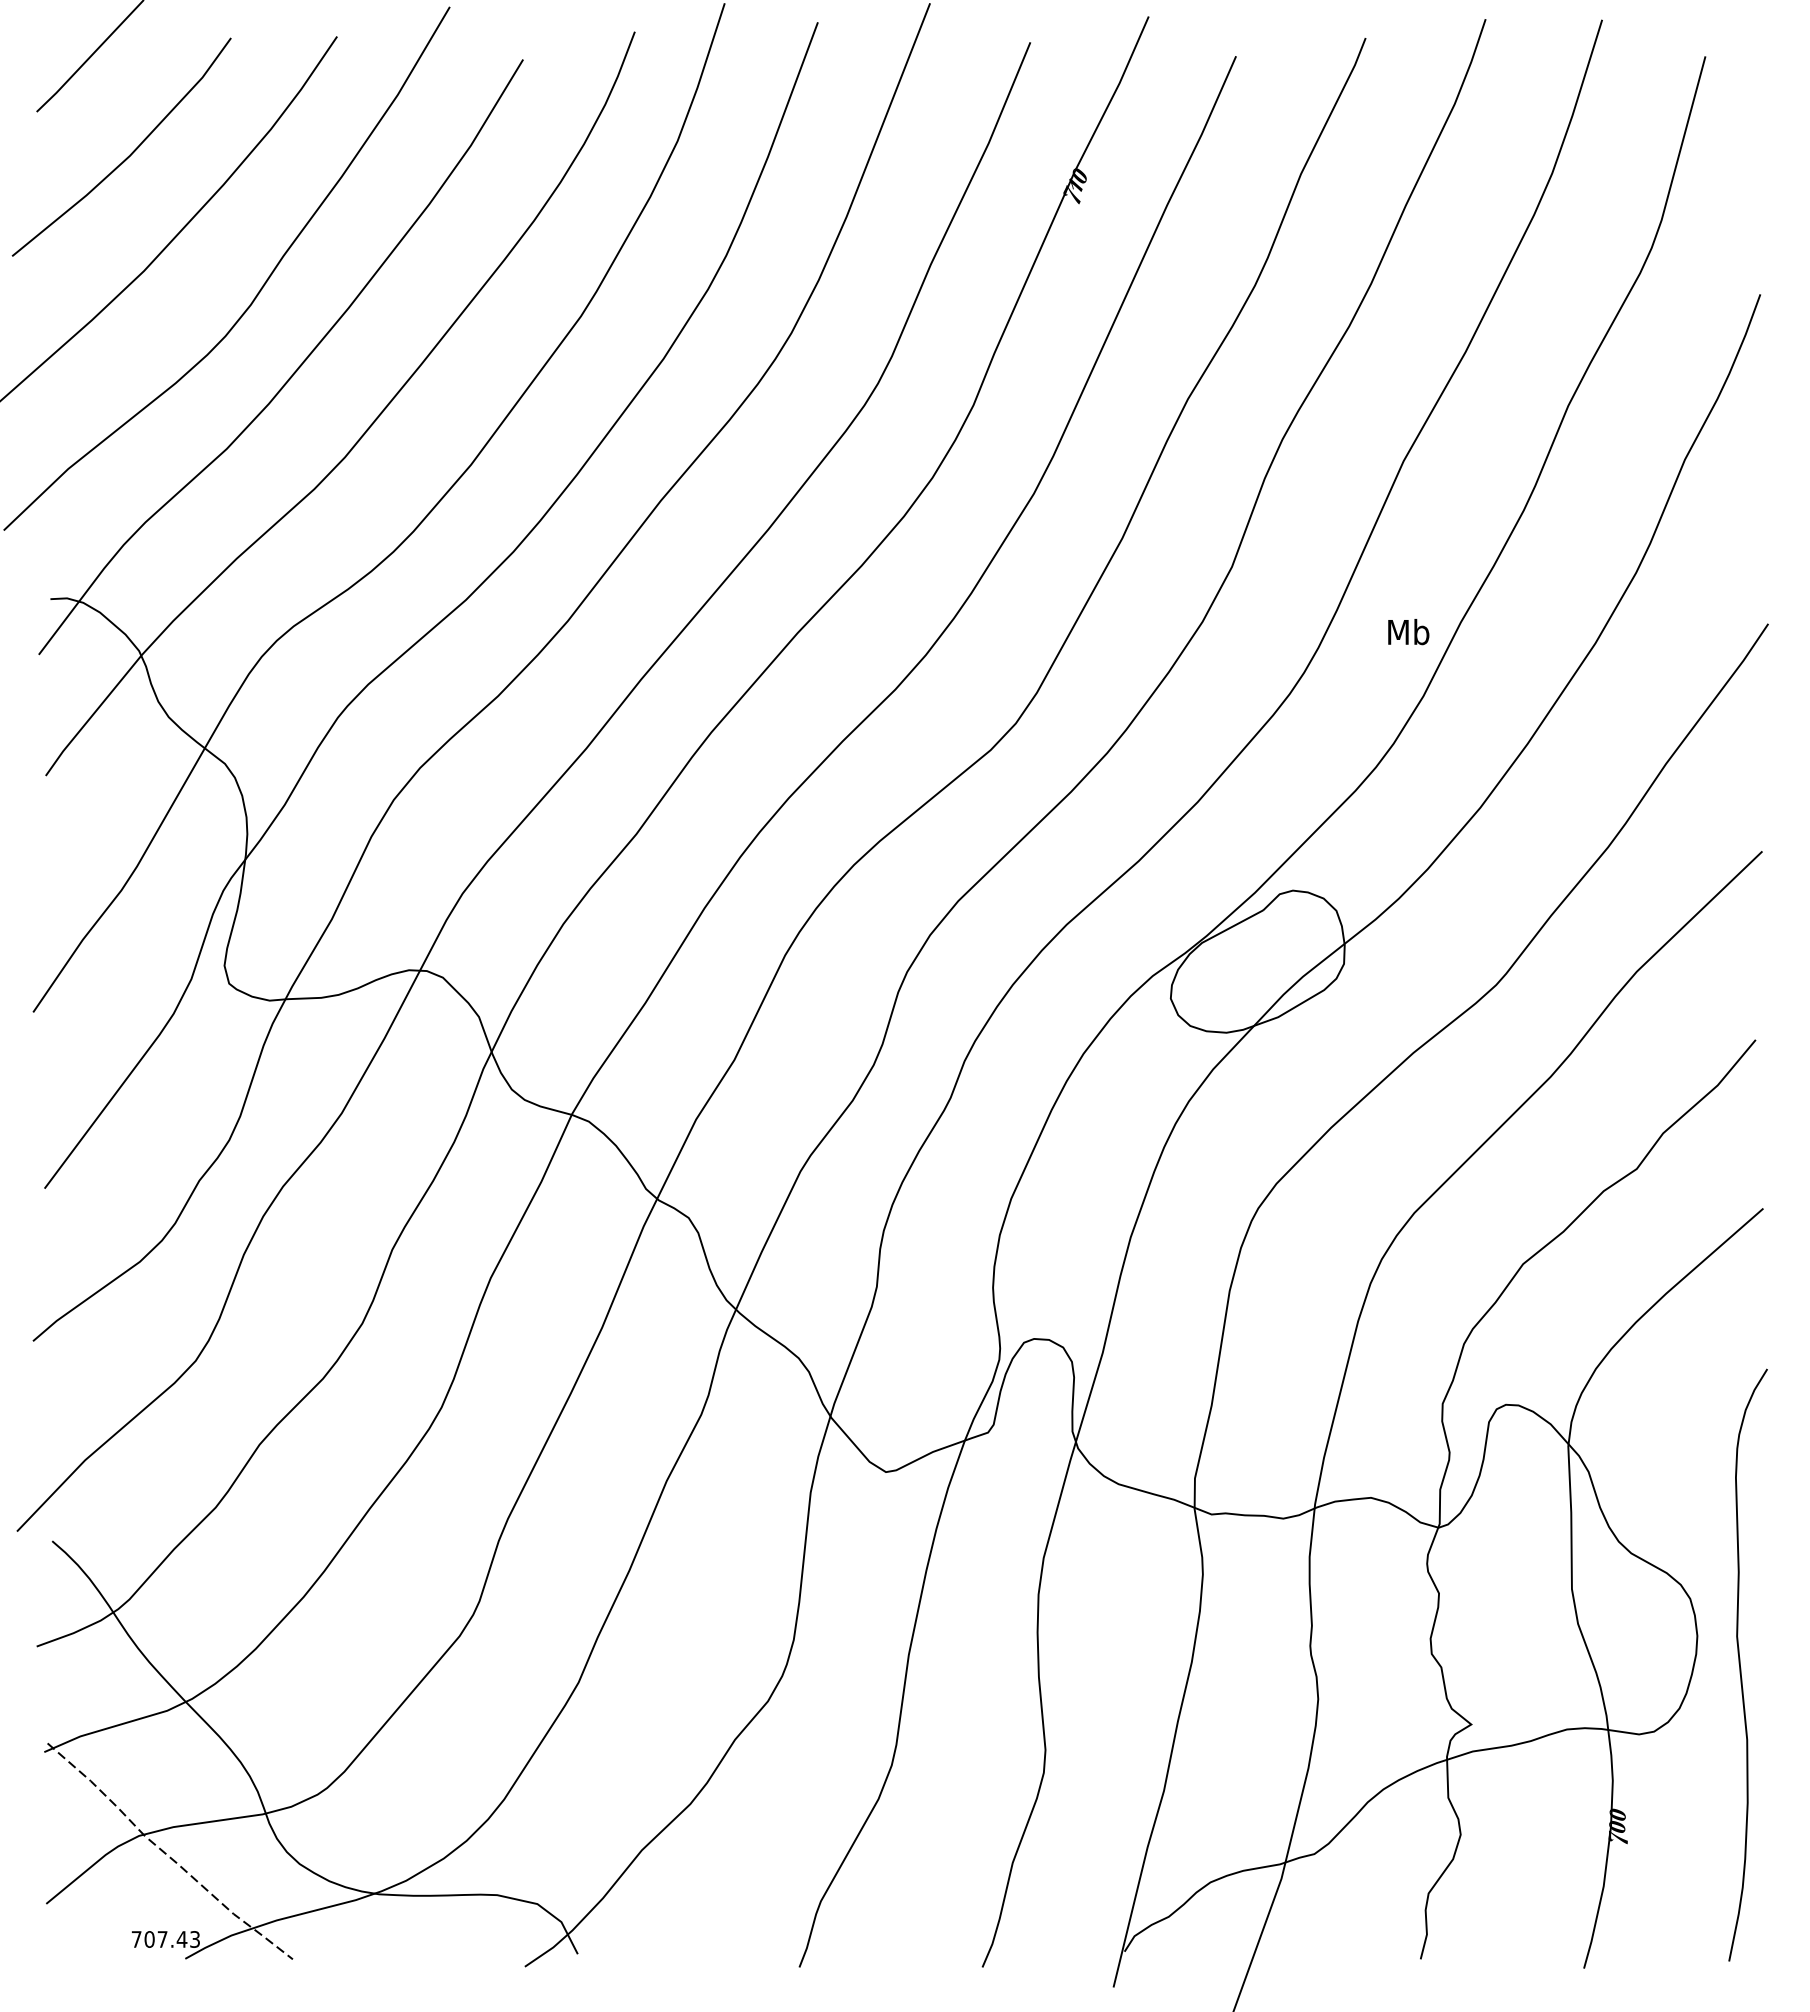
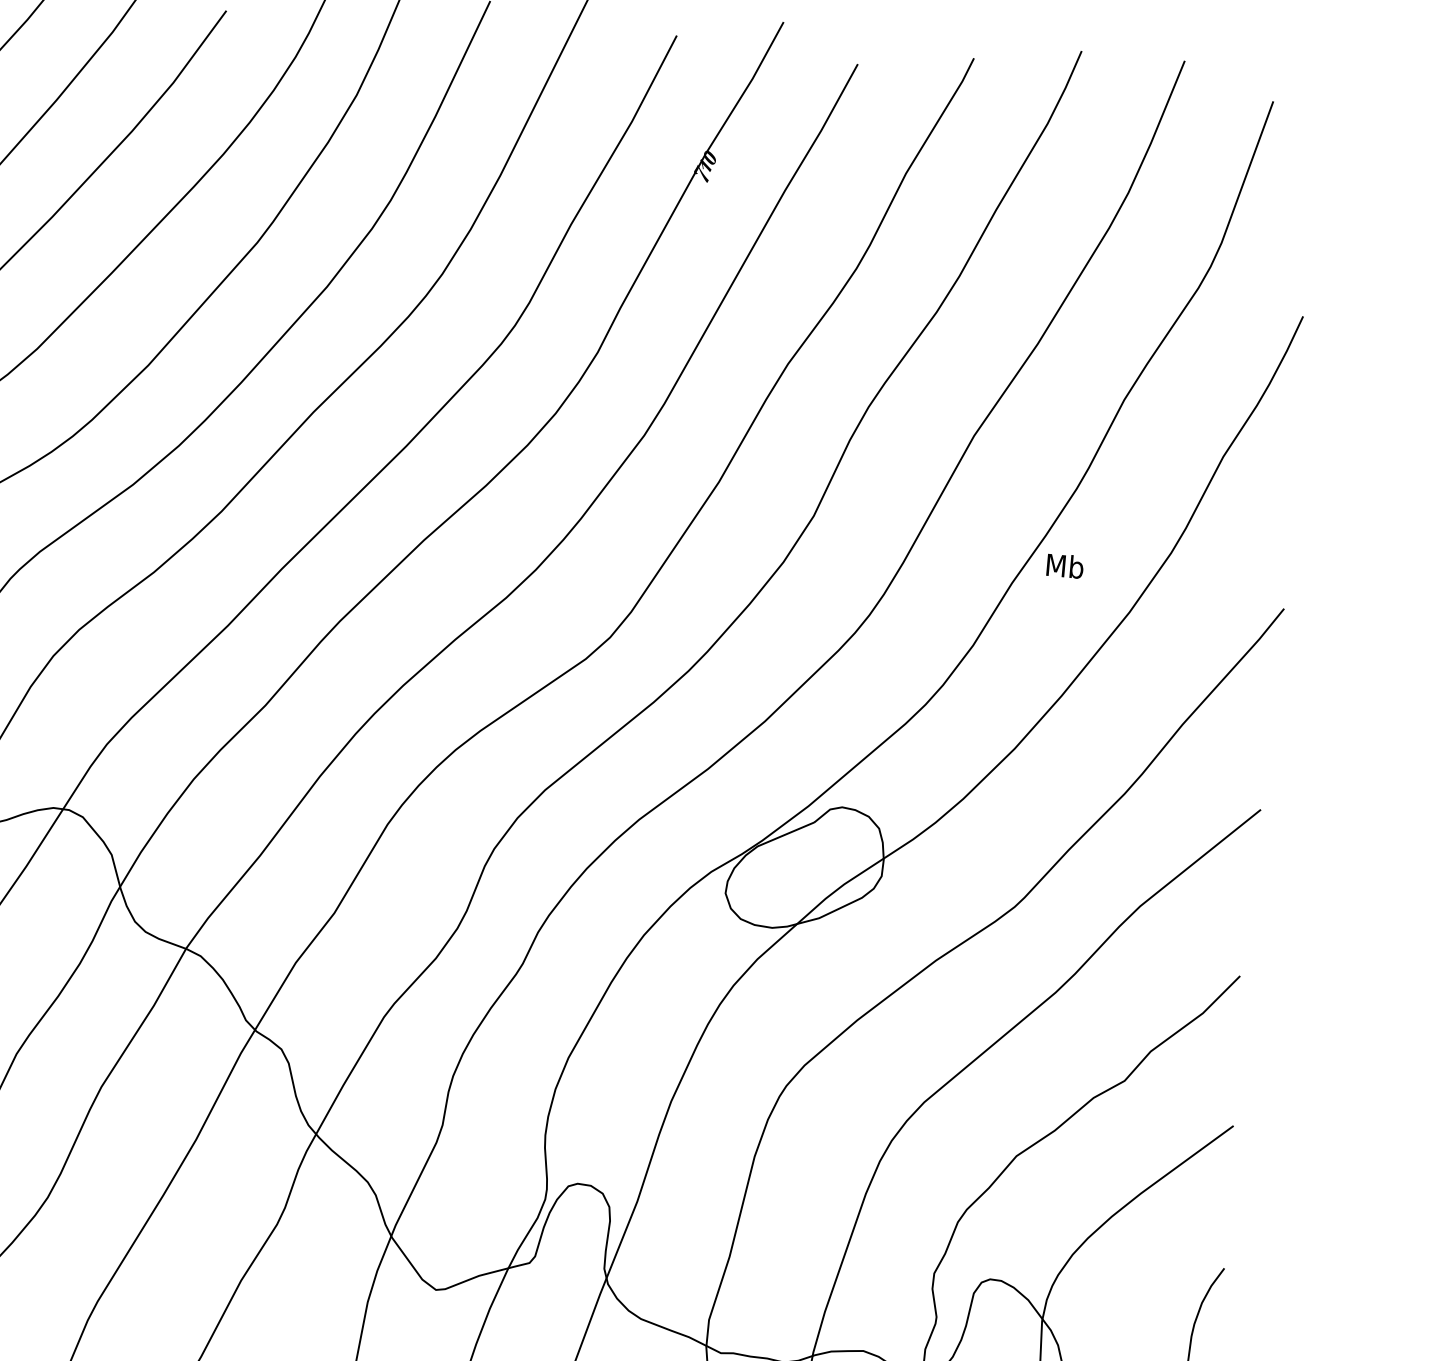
text: (1408, 632) -> (1065, 566), moved

